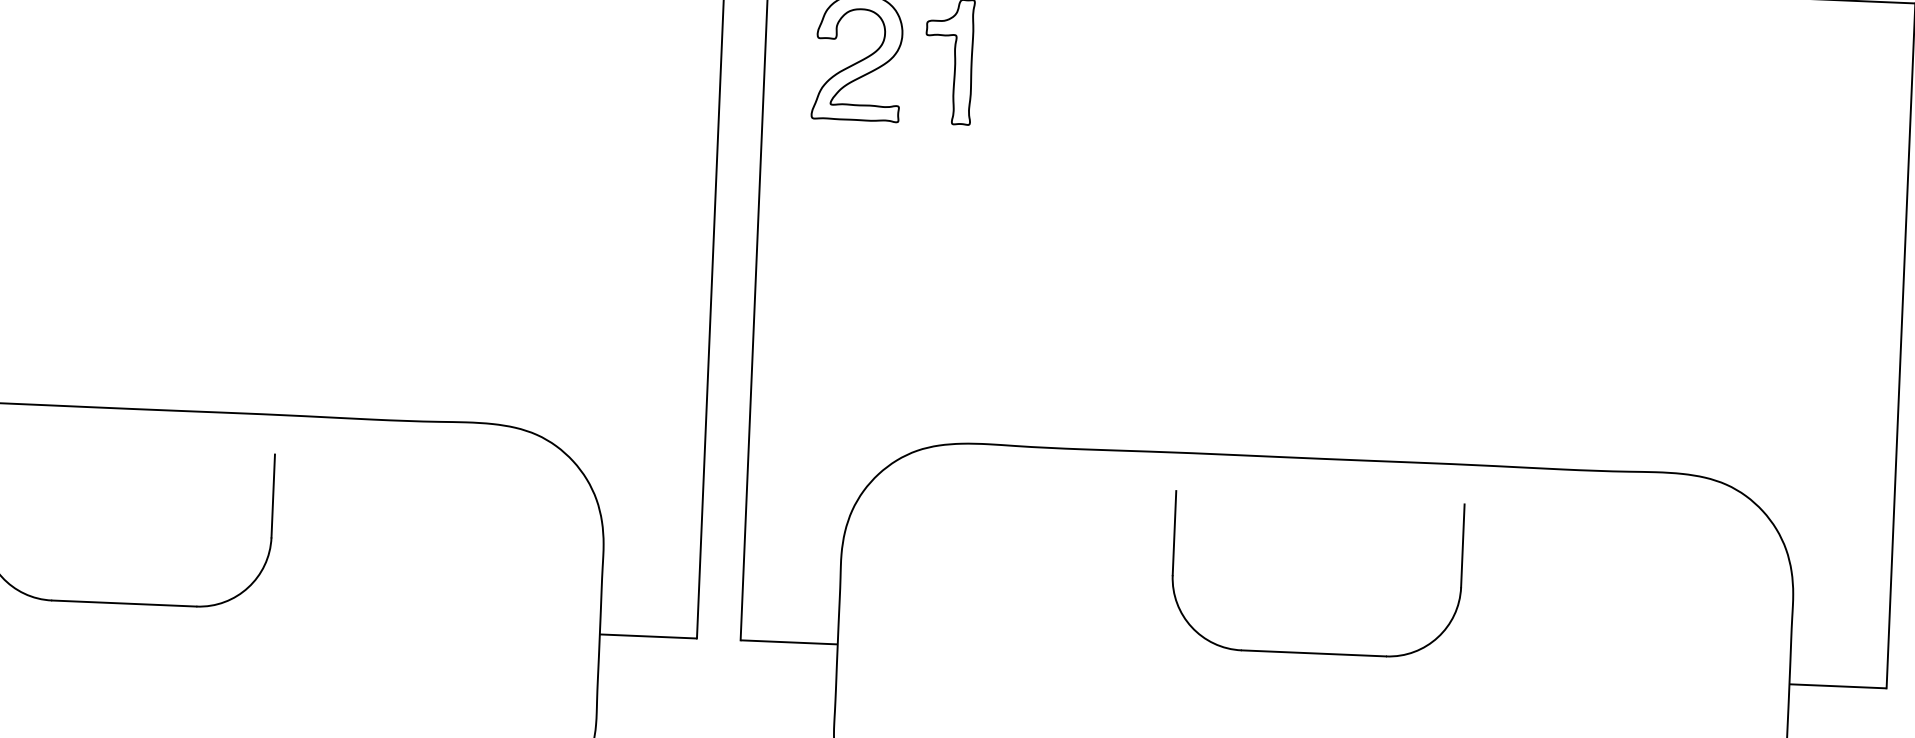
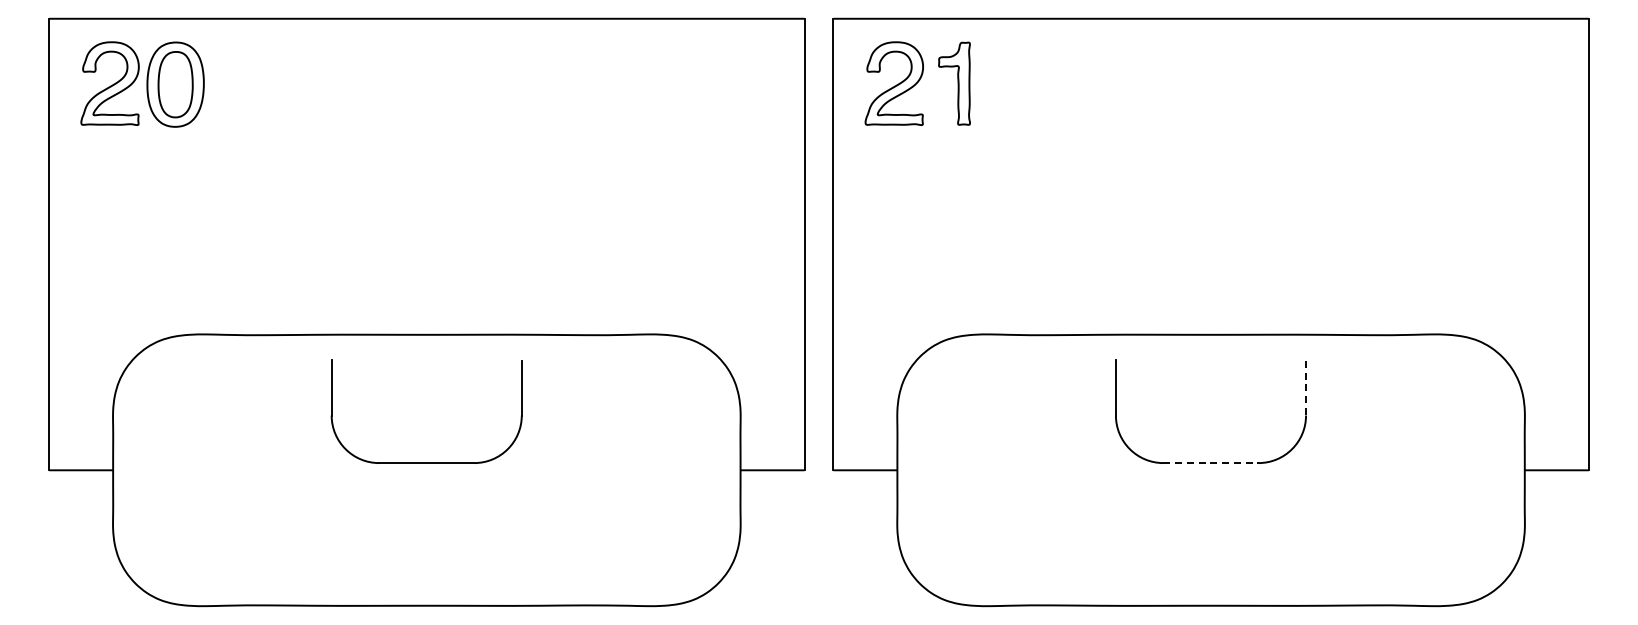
line: (1463, 546) -> (1306, 388), solid -> dashed
line: (1313, 653) -> (1210, 463), solid -> dashed

